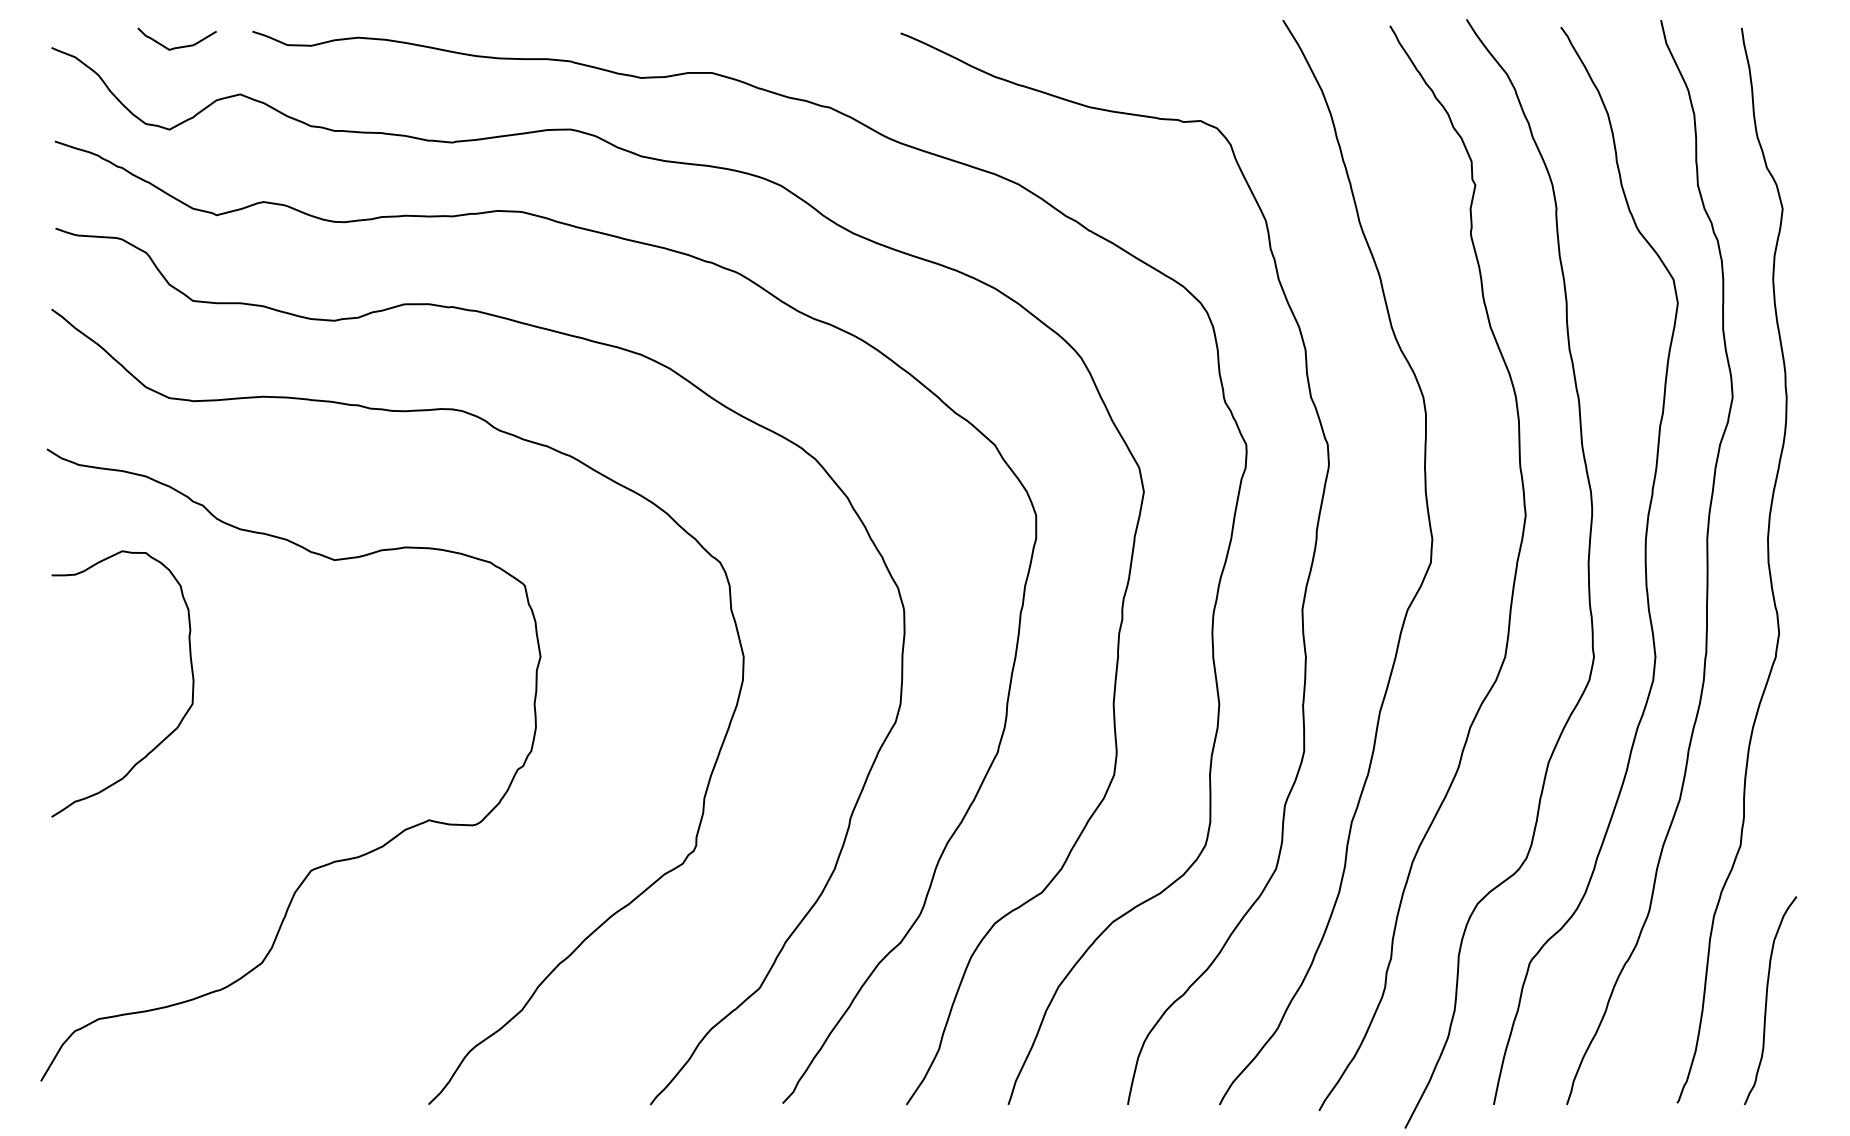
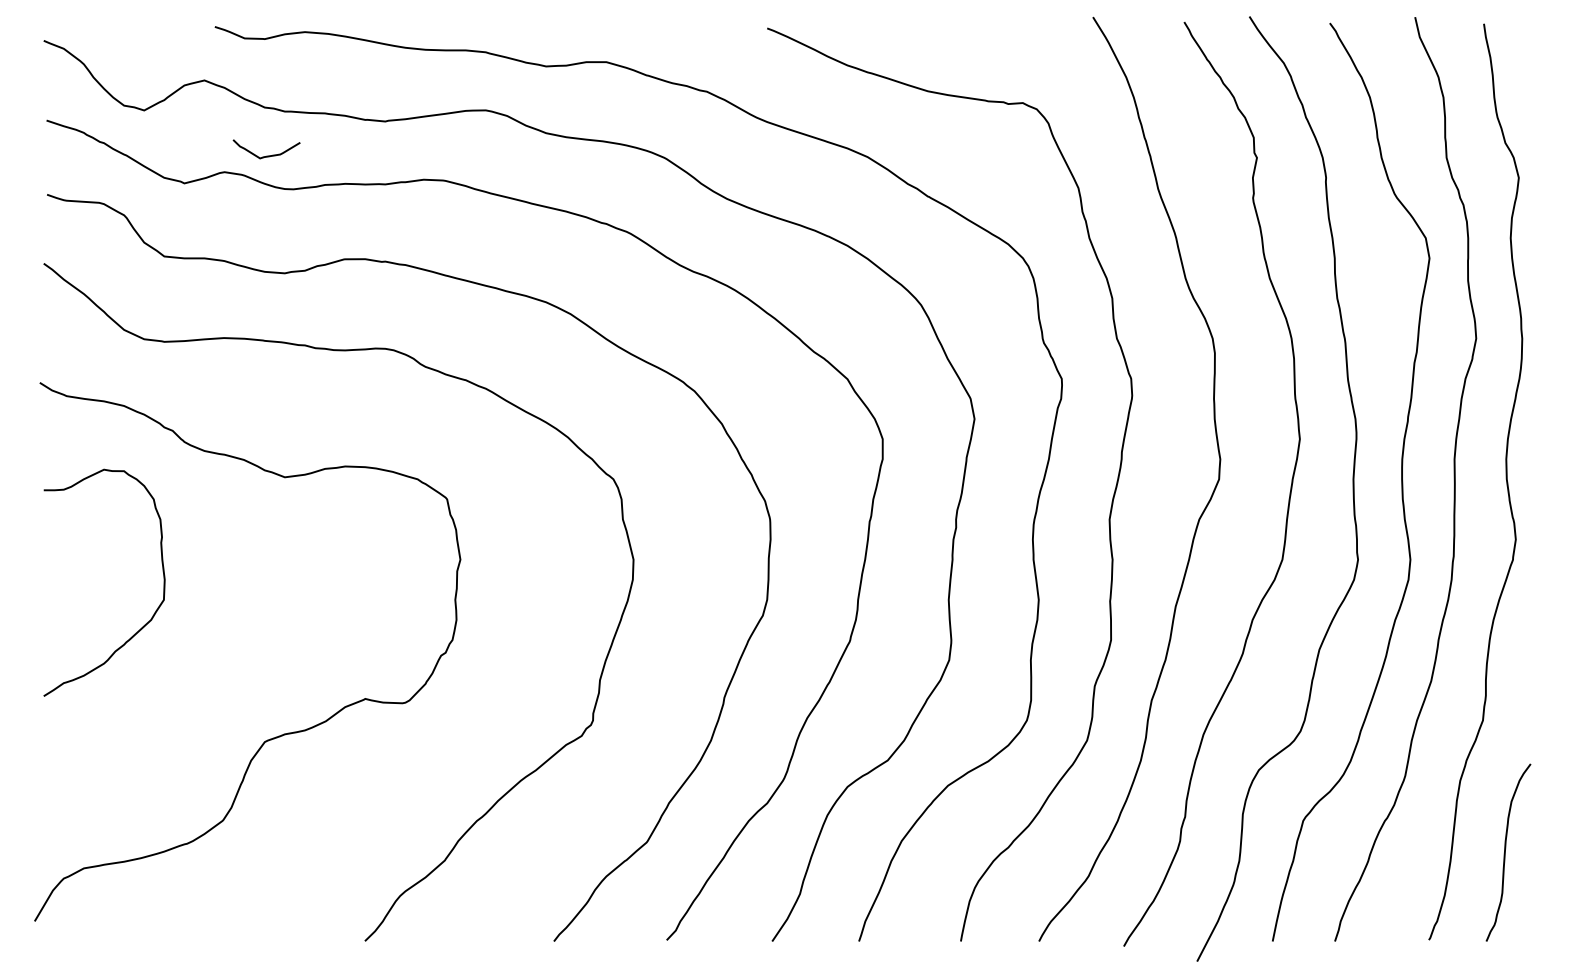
curve: (178, 46) -> (267, 155), moved

